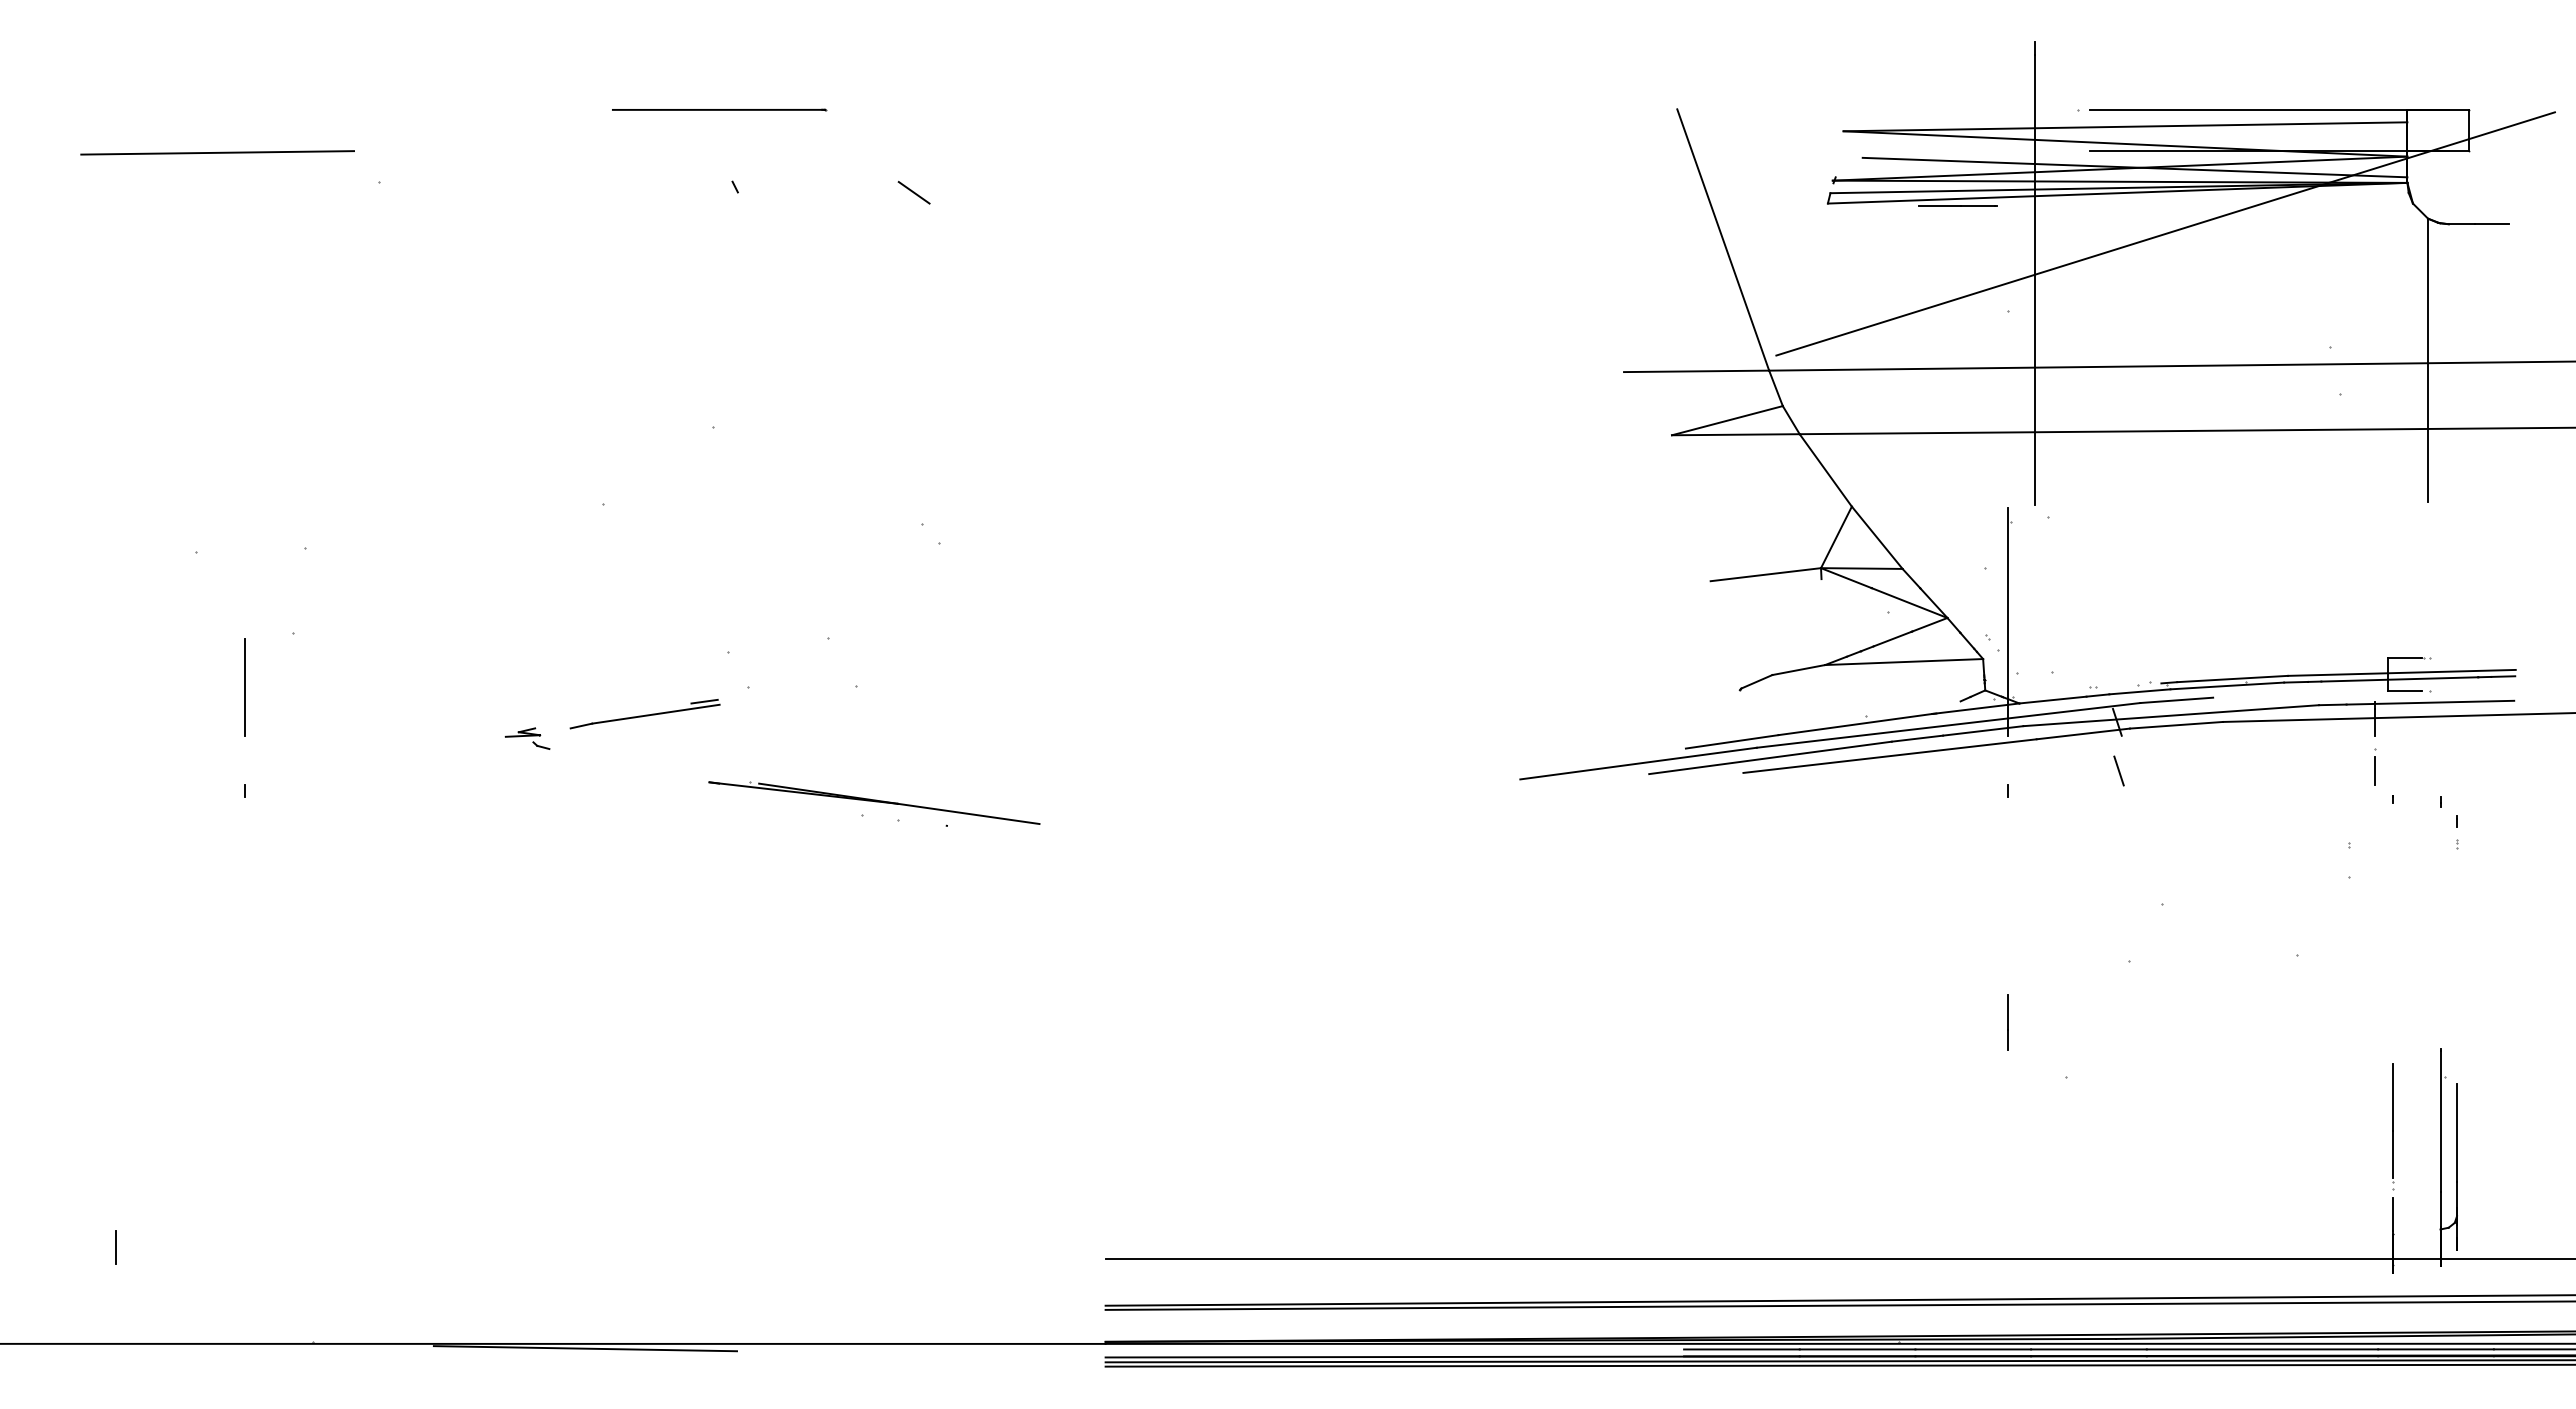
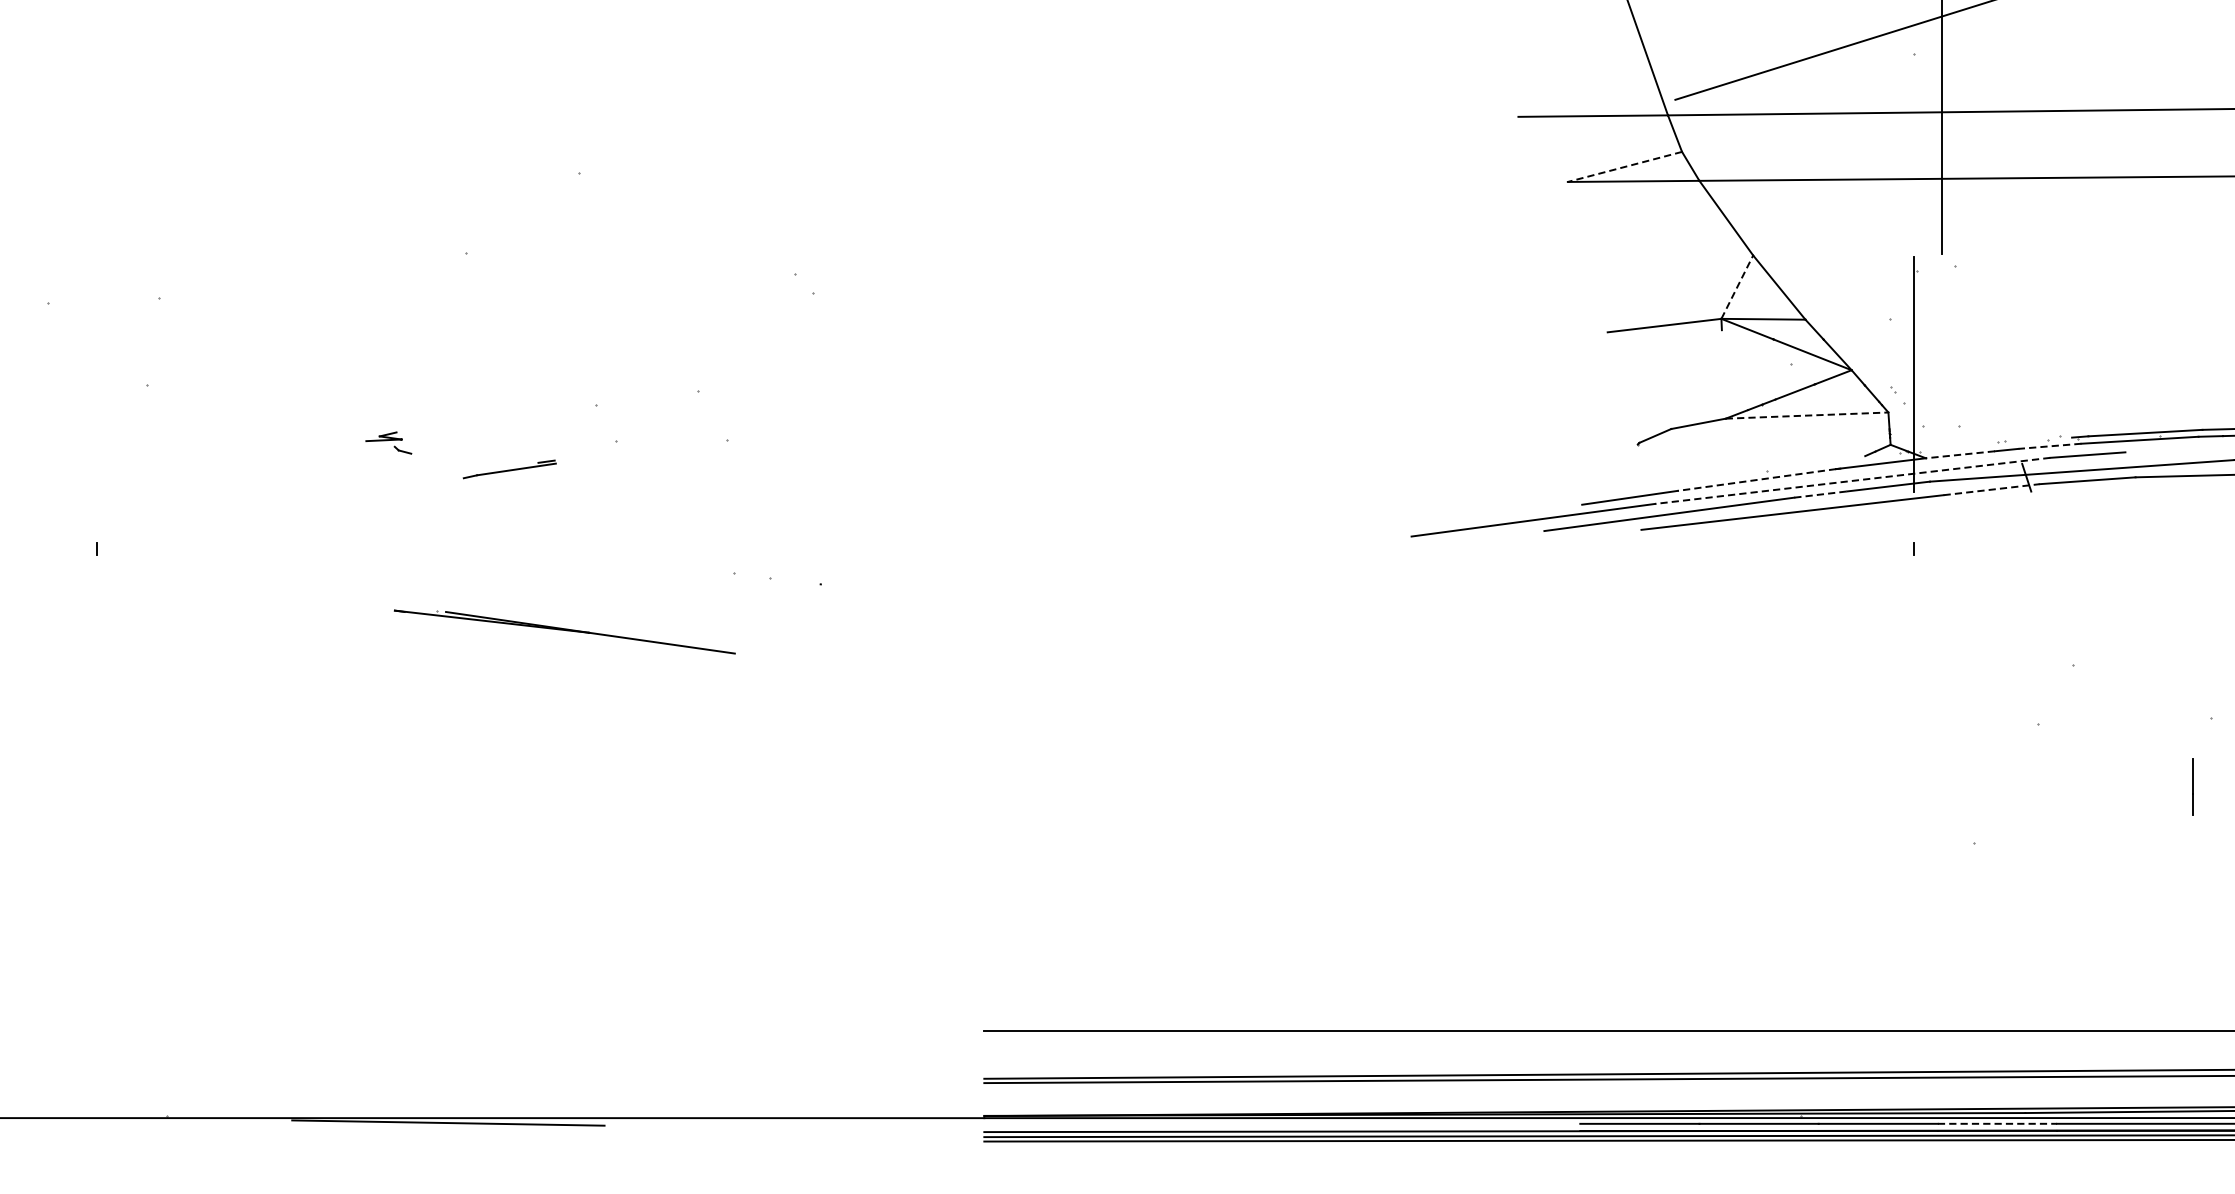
line: (1726, 420) -> (1624, 166), solid -> dashed
line: (1836, 536) -> (1737, 286), solid -> dashed
line: (1904, 662) -> (1807, 416), solid -> dashed
line: (244, 687) -> (97, 441), removed
line: (2139, 691) -> (2049, 445), solid -> dashed
line: (2052, 700) -> (1959, 455), solid -> dashed
part: (644, 714) -> (509, 469), size x0.6
line: (1855, 724) -> (1756, 479), solid -> dashed
line: (1948, 725) -> (1852, 480), solid -> dashed
line: (2083, 733) -> (1991, 489), solid -> dashed
part: (527, 738) -> (388, 442), moved
line: (1917, 738) -> (1820, 494), solid -> dashed
line: (2118, 770) -> (2027, 527), removed
part: (874, 802) -> (564, 631), moved
line: (2007, 1022) -> (2192, 786), moved
line: (2088, 1349) -> (1996, 1123), solid -> dashed

